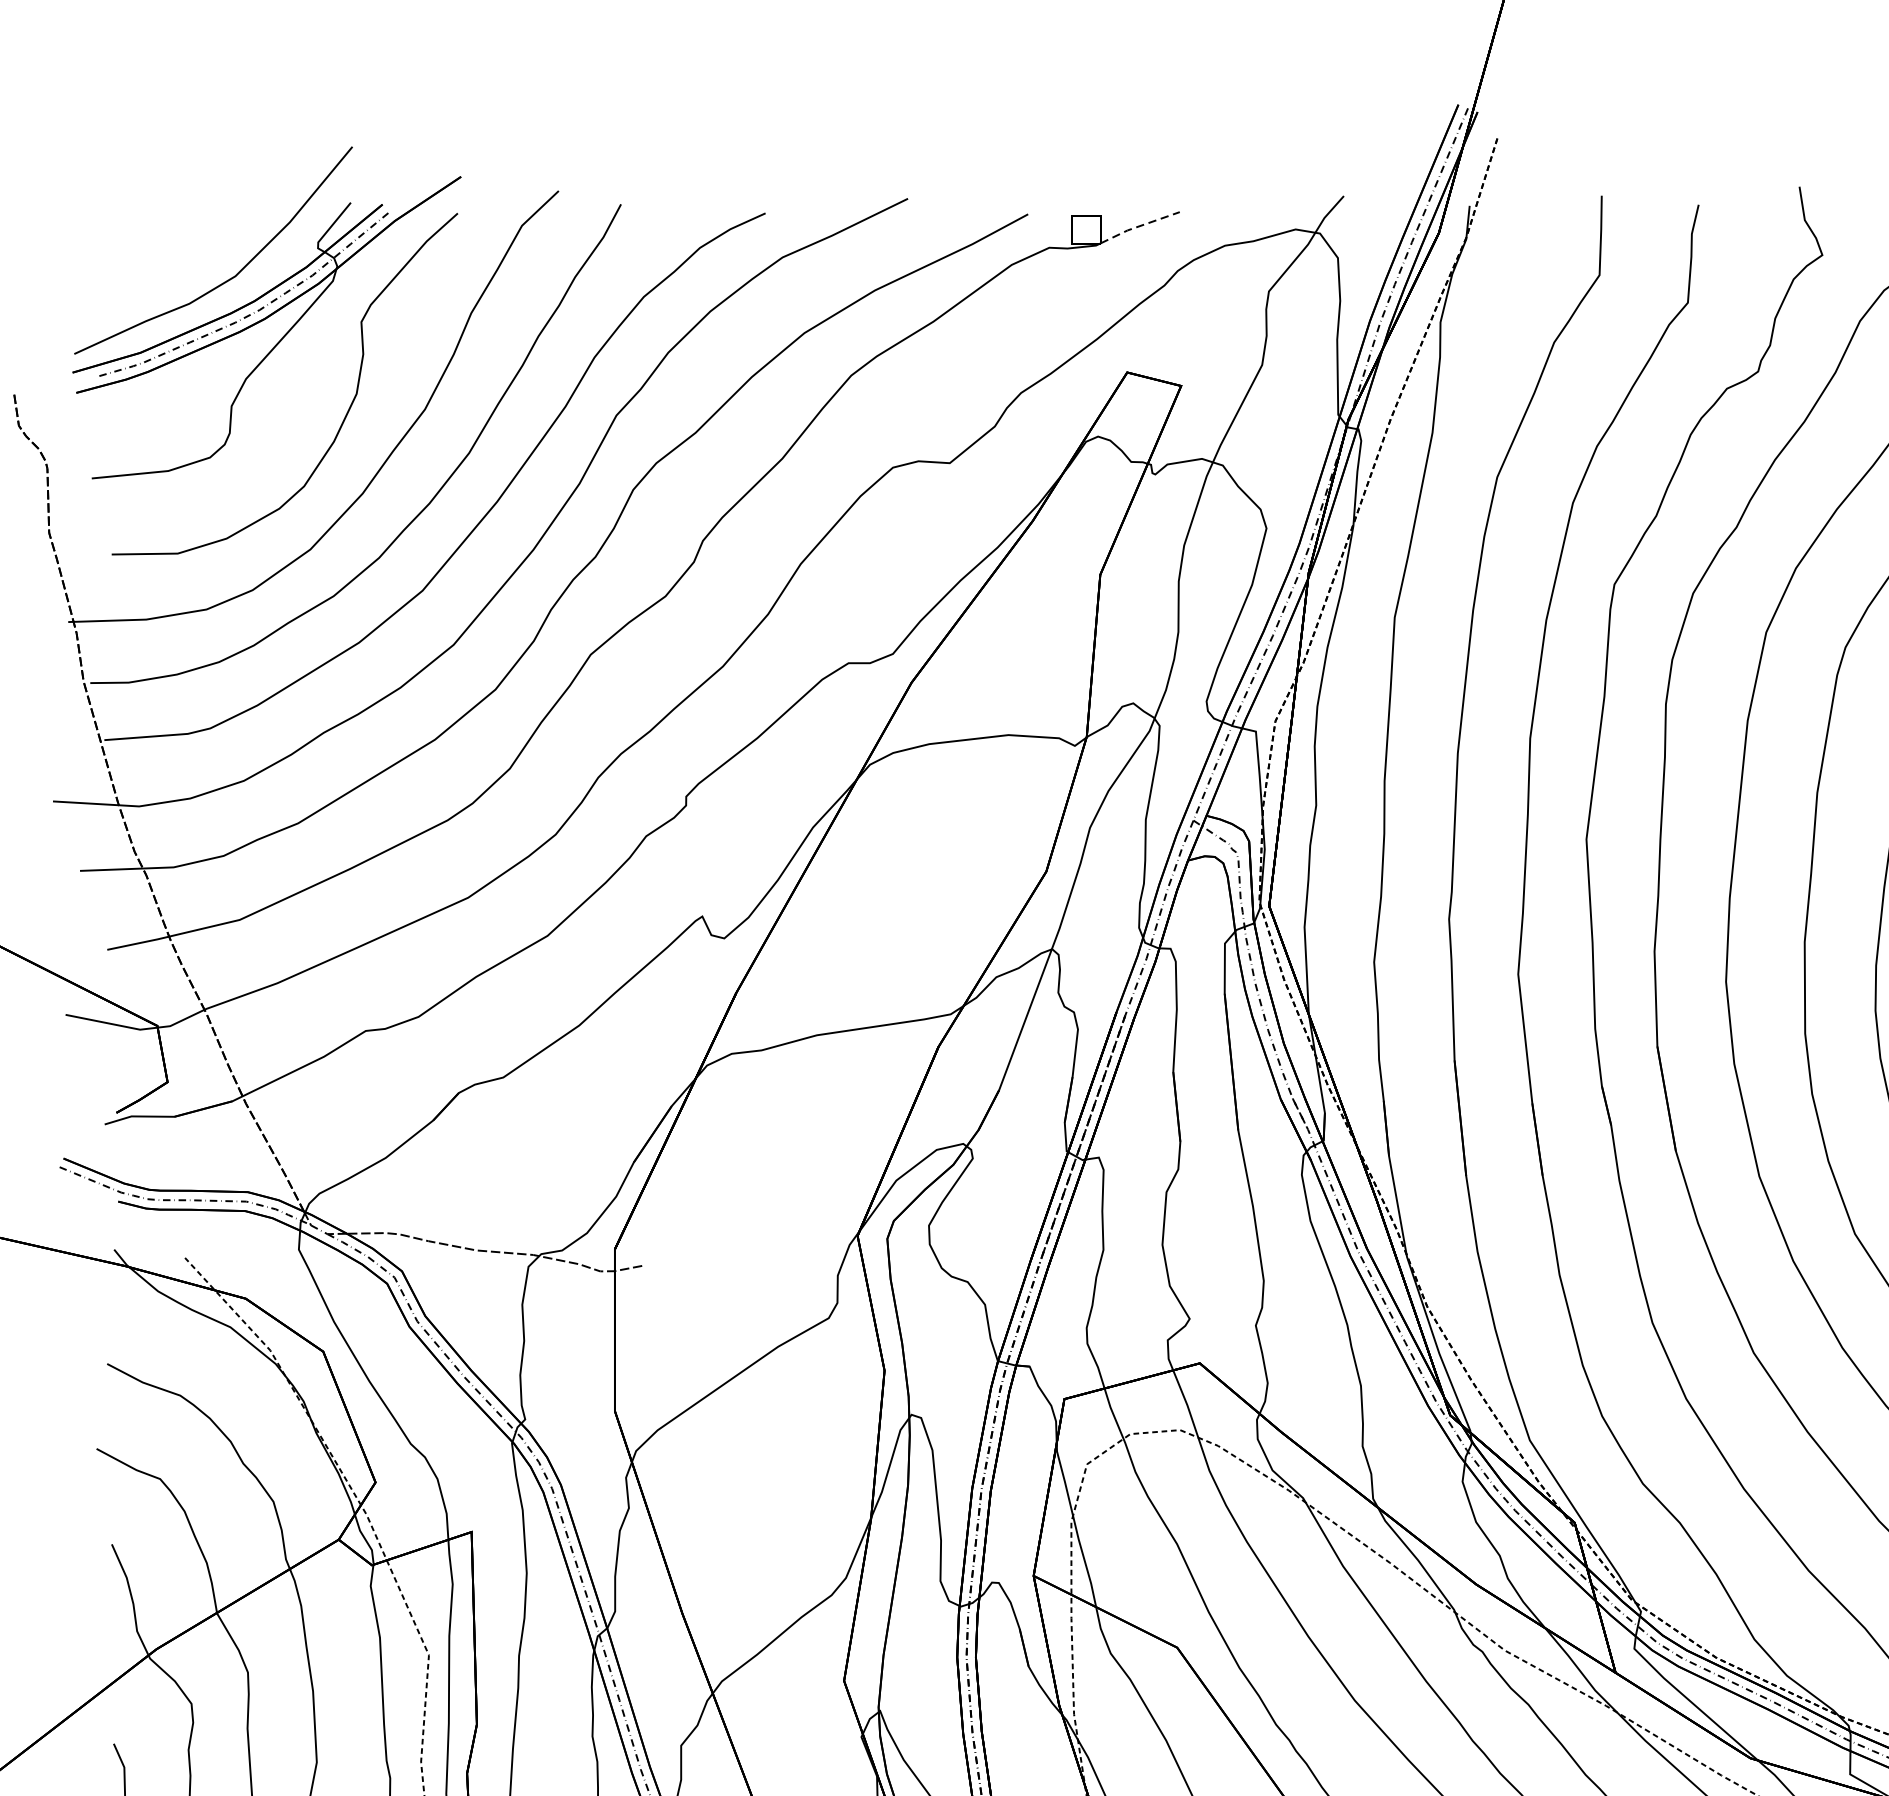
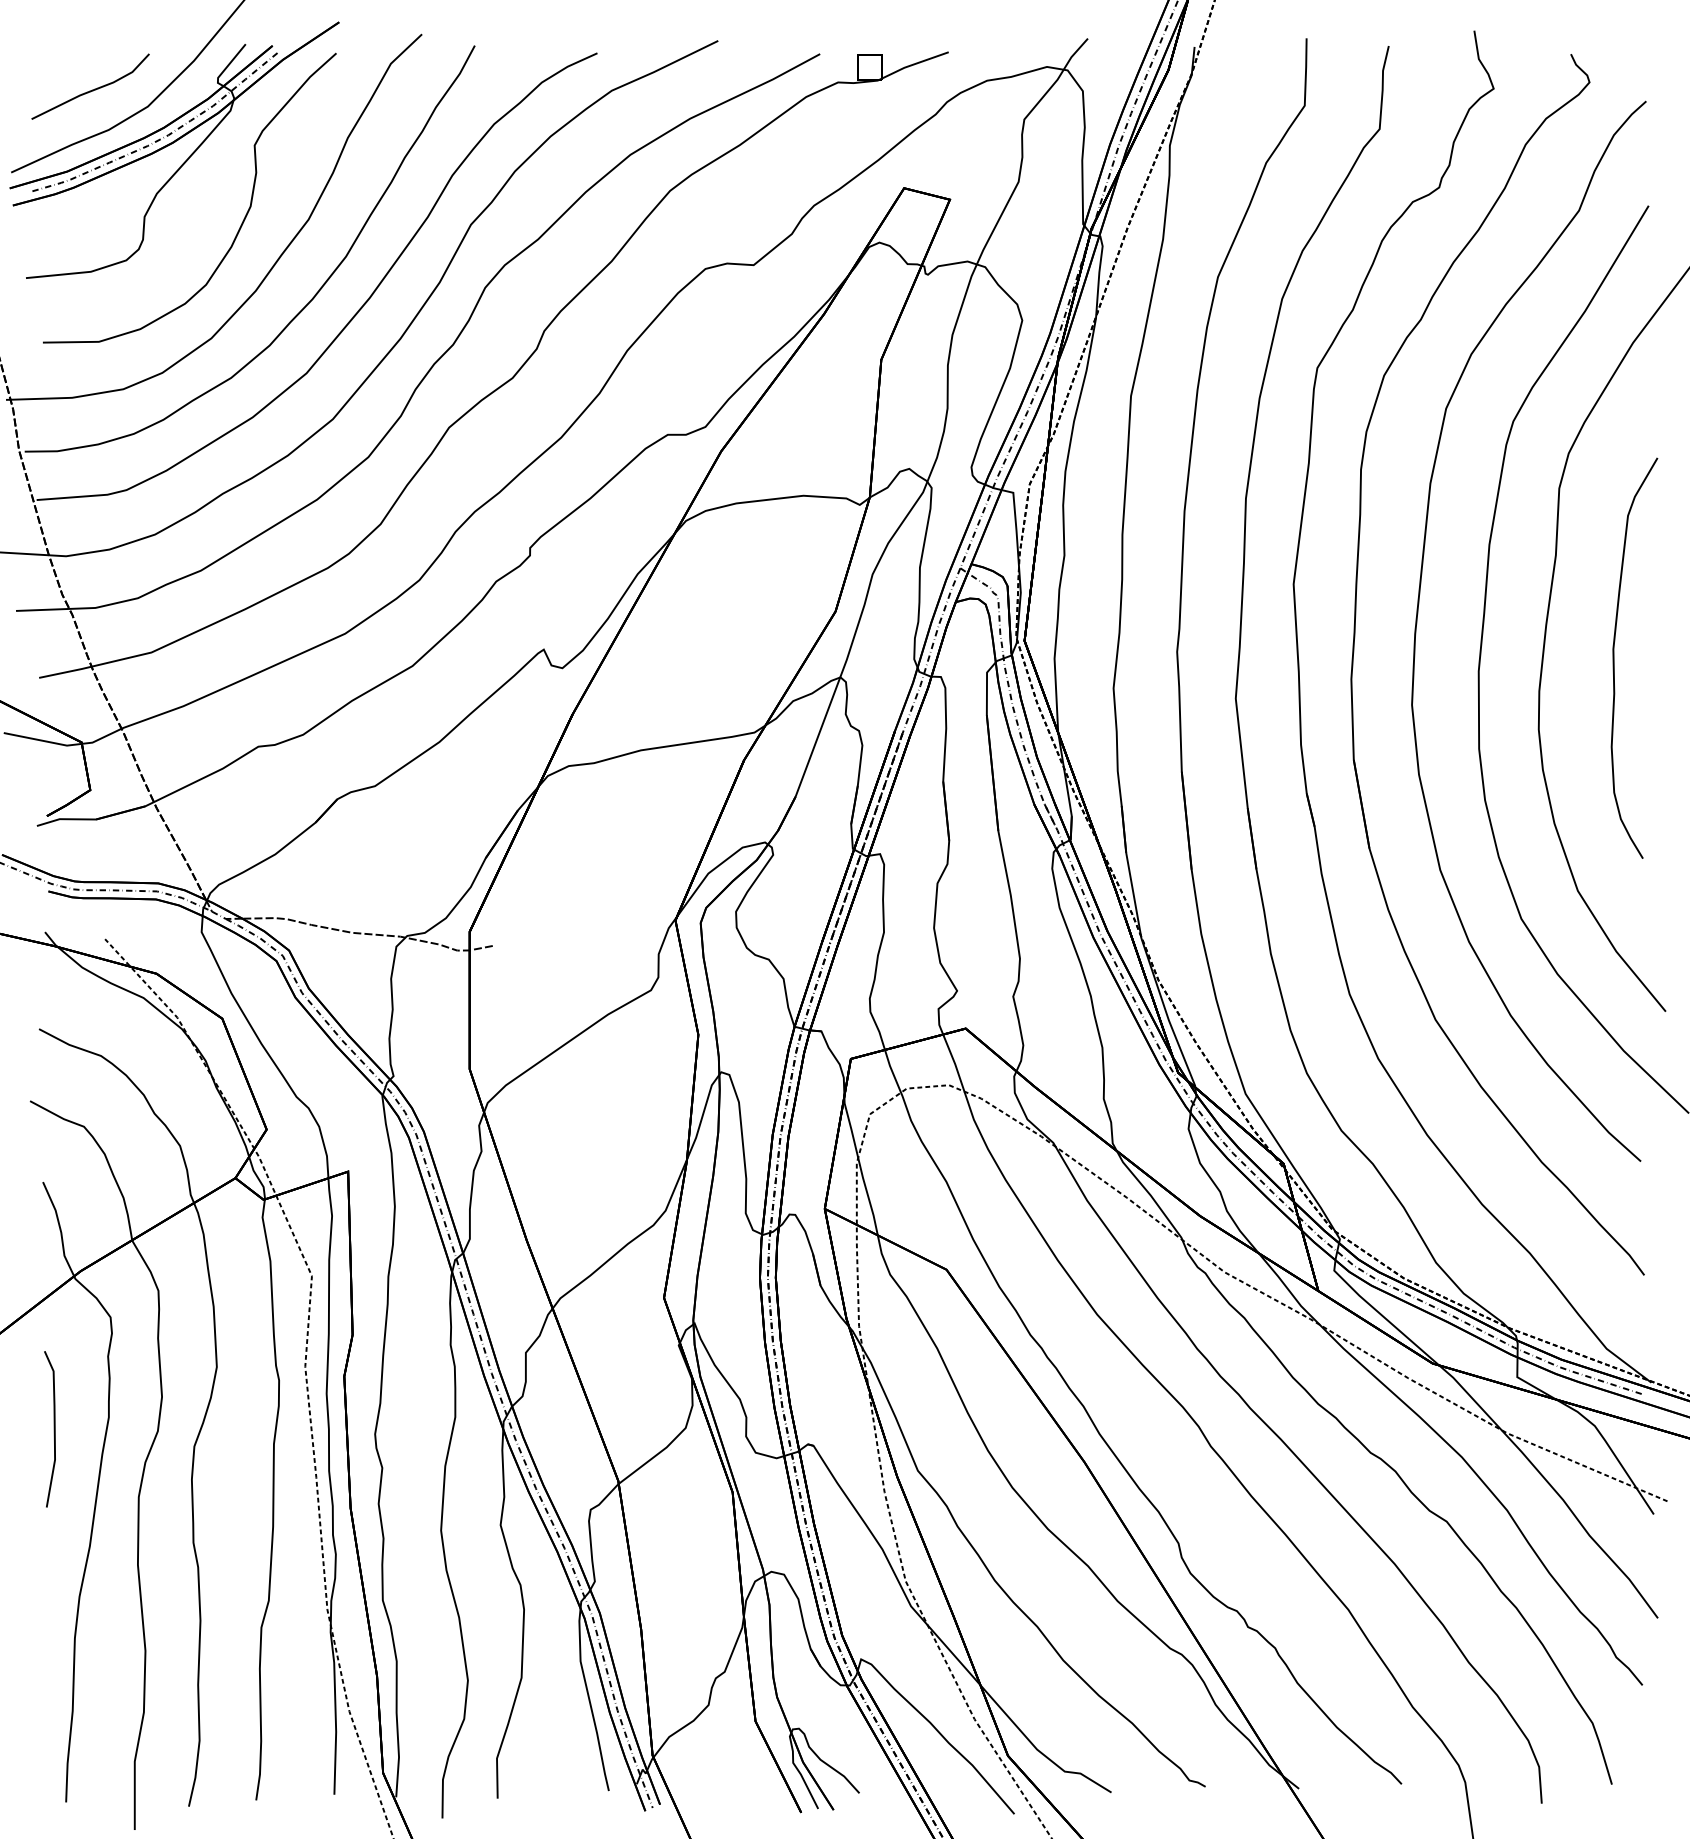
line: (1138, 226) -> (913, 64), dashed -> solid
line: (170, 256) -> (92, 89), added

